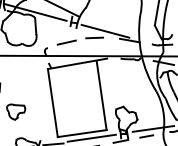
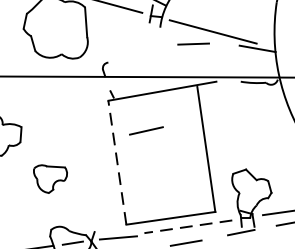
line: (66, 42) -> (145, 130), moved
line: (52, 102) -> (116, 161), solid -> dashed
line: (91, 138) -> (187, 227), solid -> dashed

